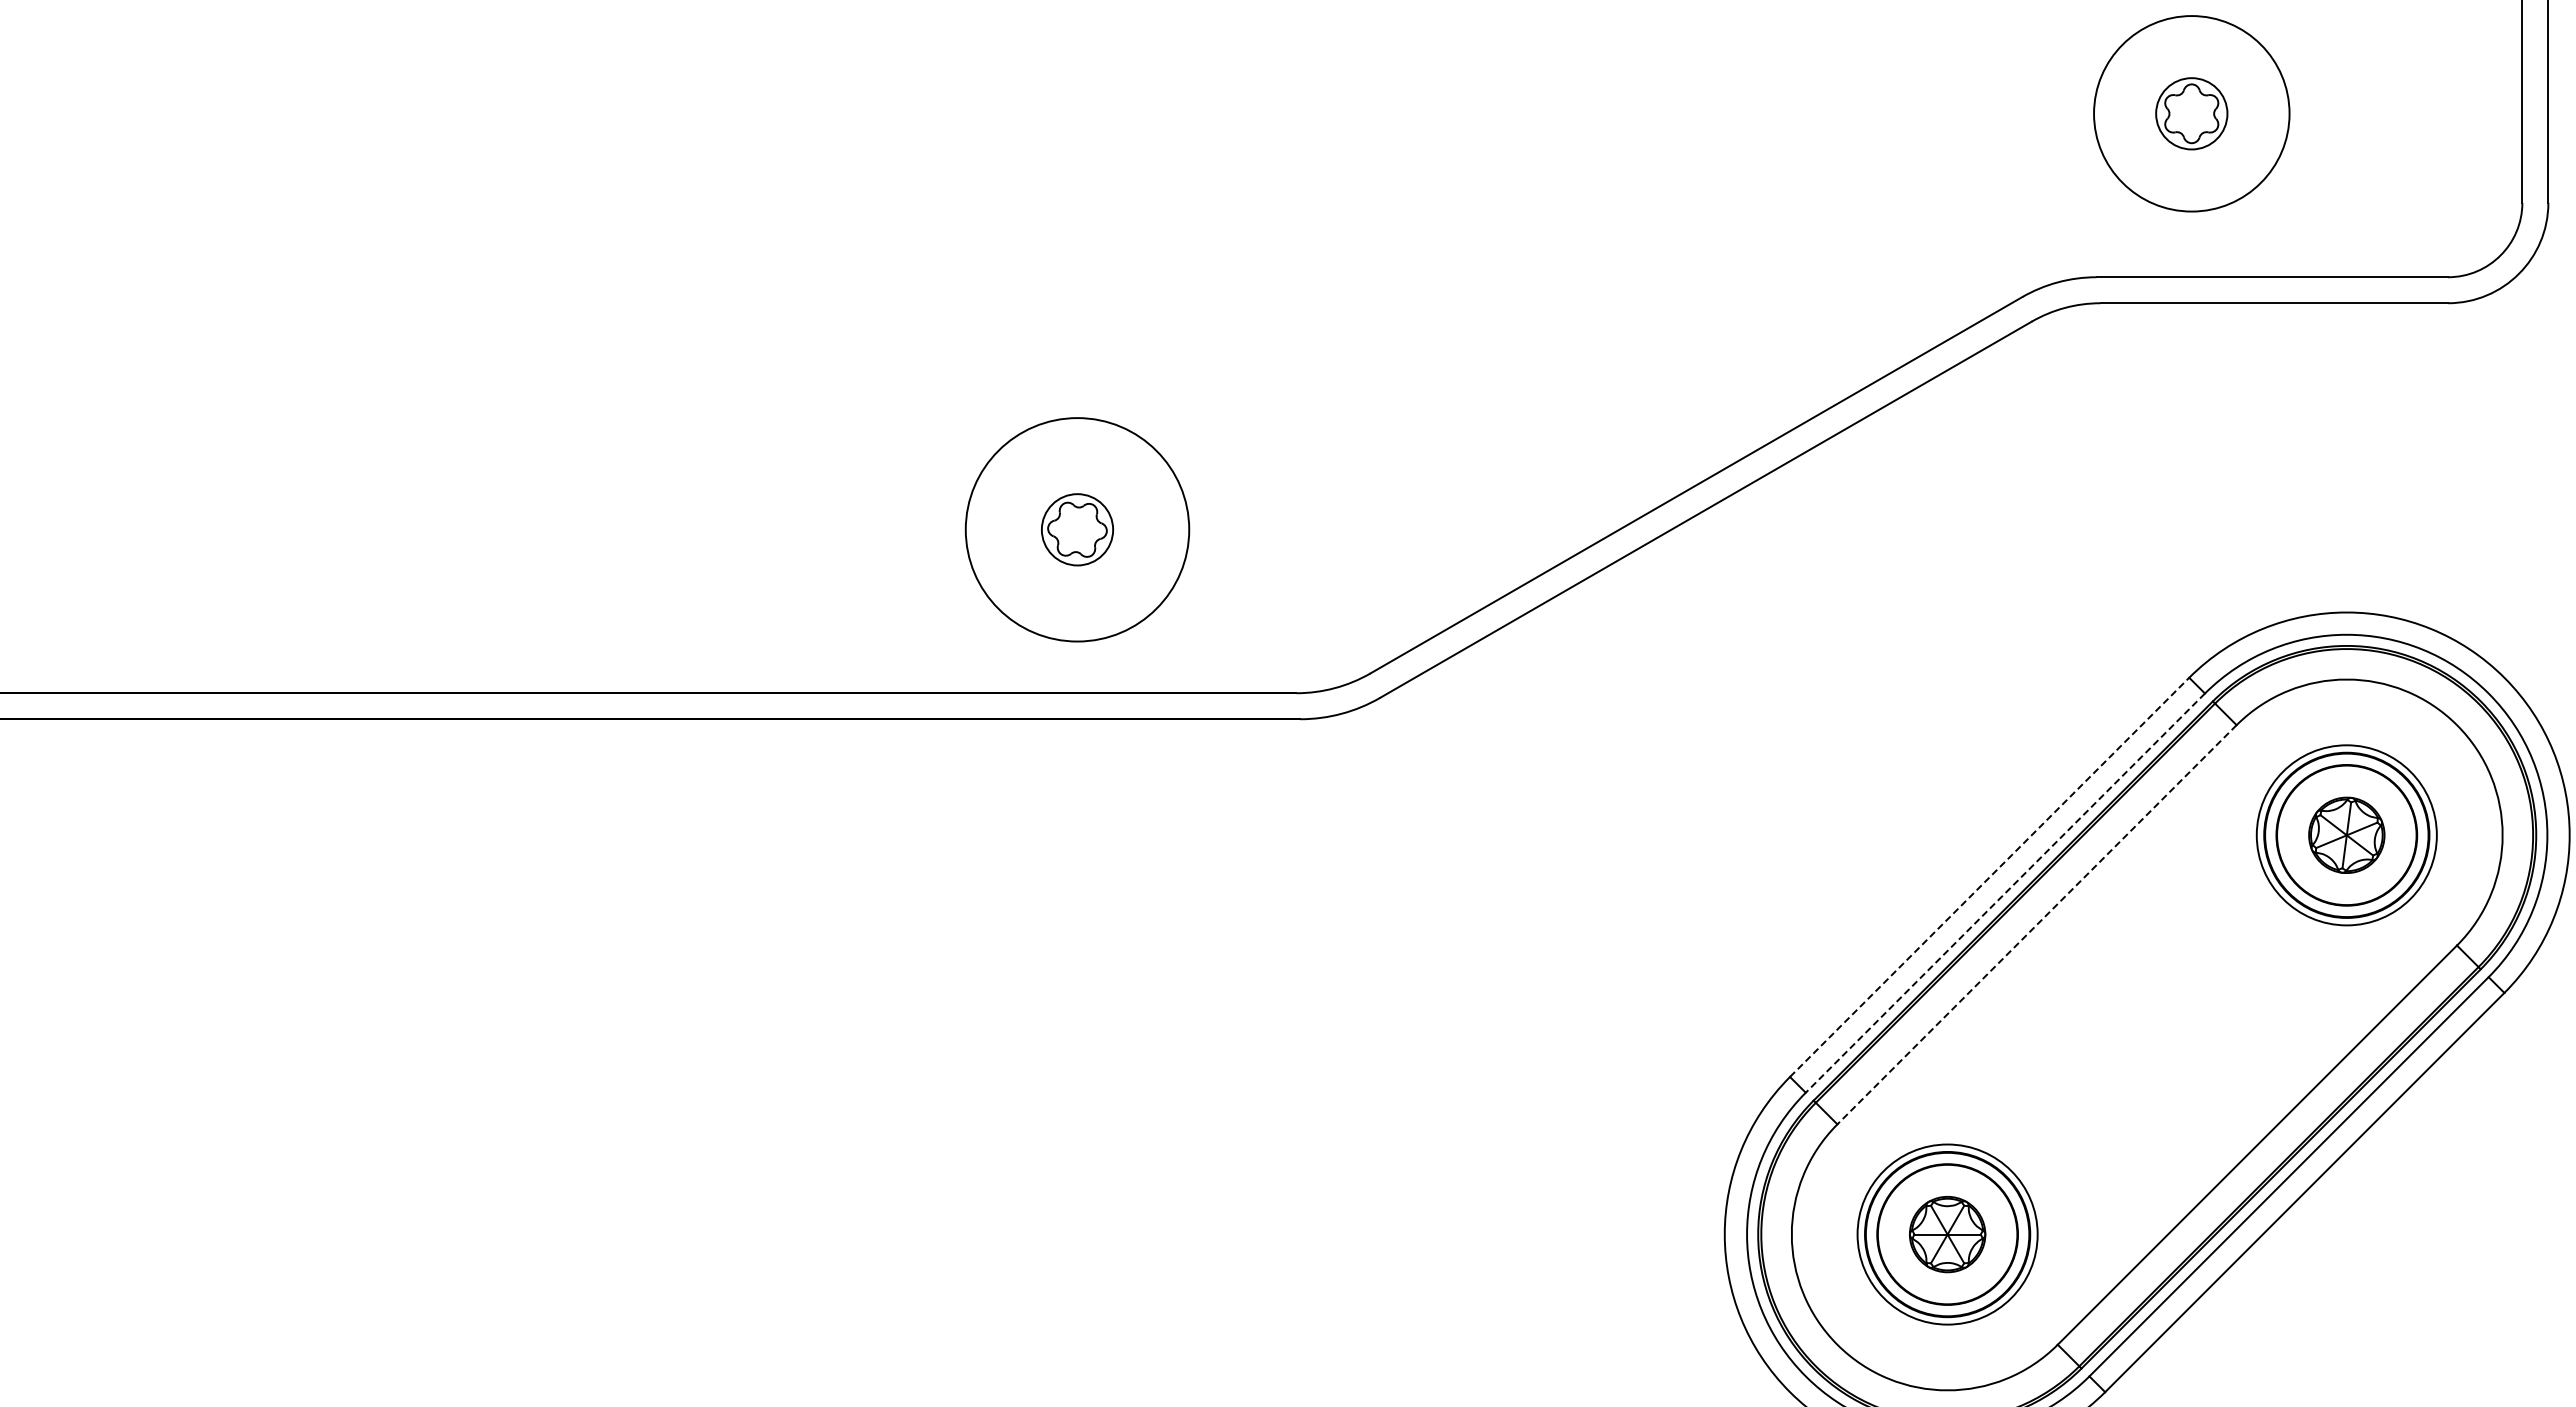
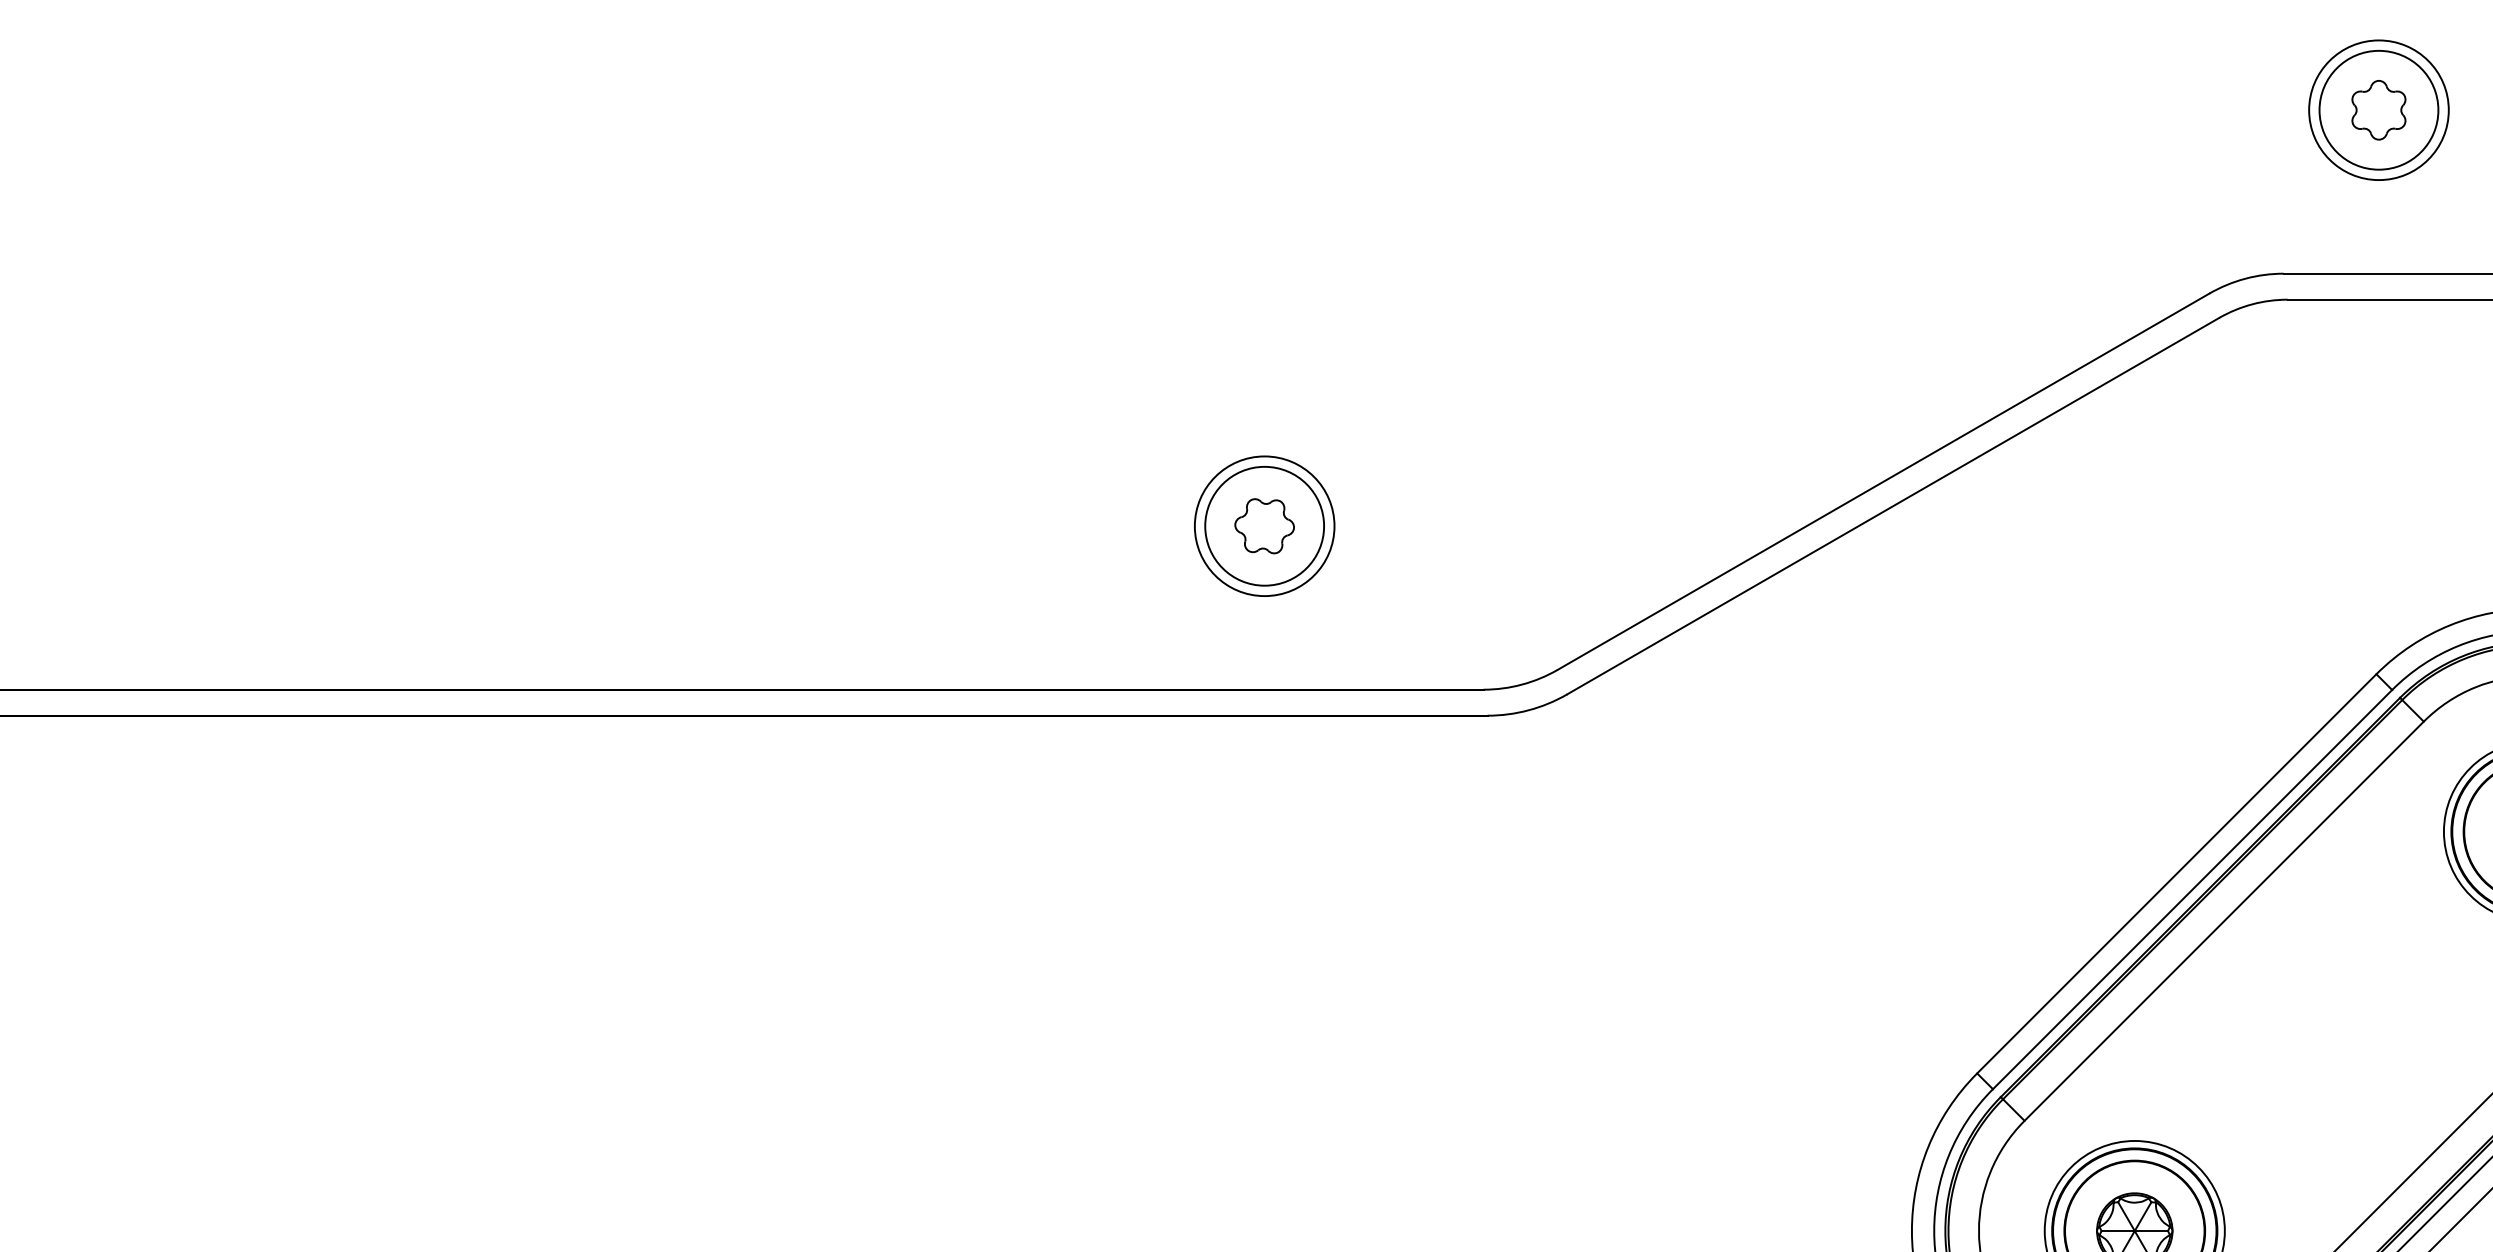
circle: (2191, 113) -> (2378, 109), size x0.71
circle: (2191, 113) -> (2378, 109), size x1.67
circle: (1077, 529) -> (1264, 525), size x0.62
circle: (1077, 529) -> (1264, 525), size x1.67
line: (1989, 877) -> (2176, 873), dashed -> solid
line: (2005, 893) -> (2192, 889), dashed -> solid
line: (2036, 925) -> (2223, 921), dashed -> solid

